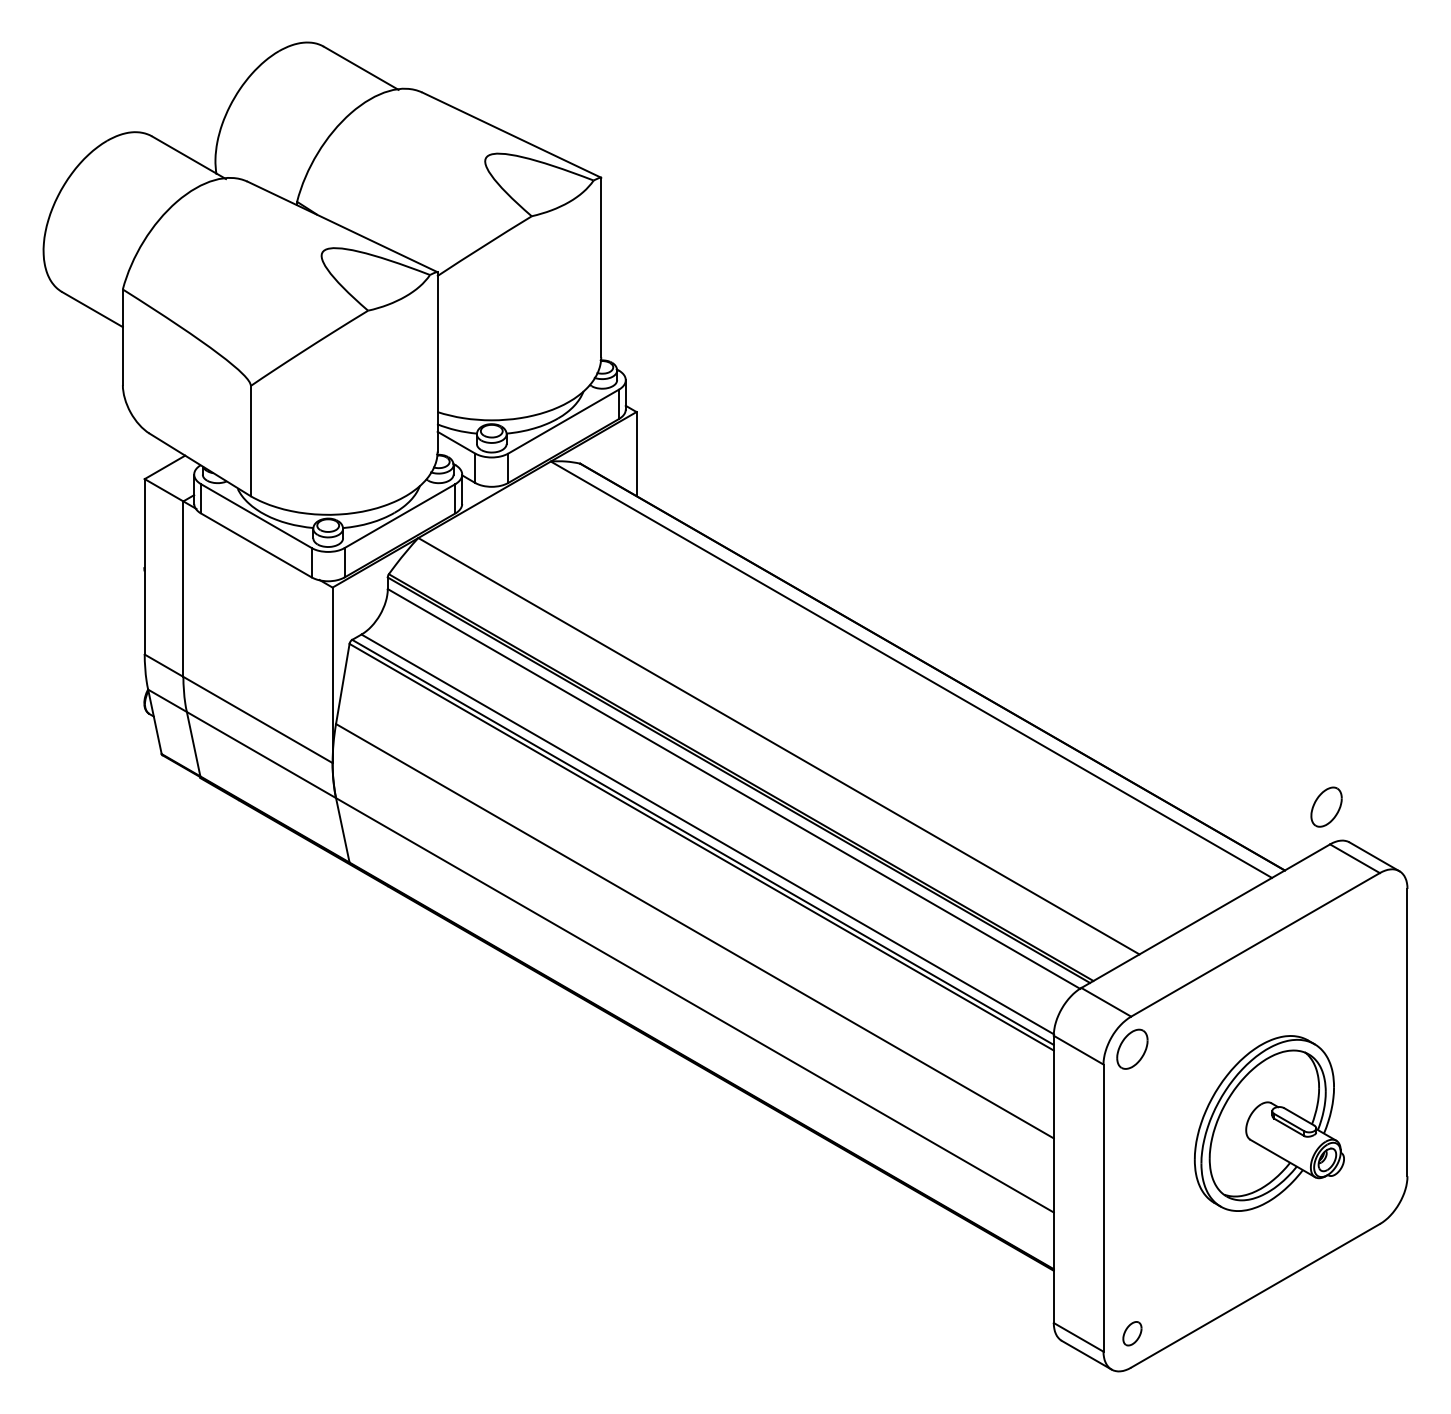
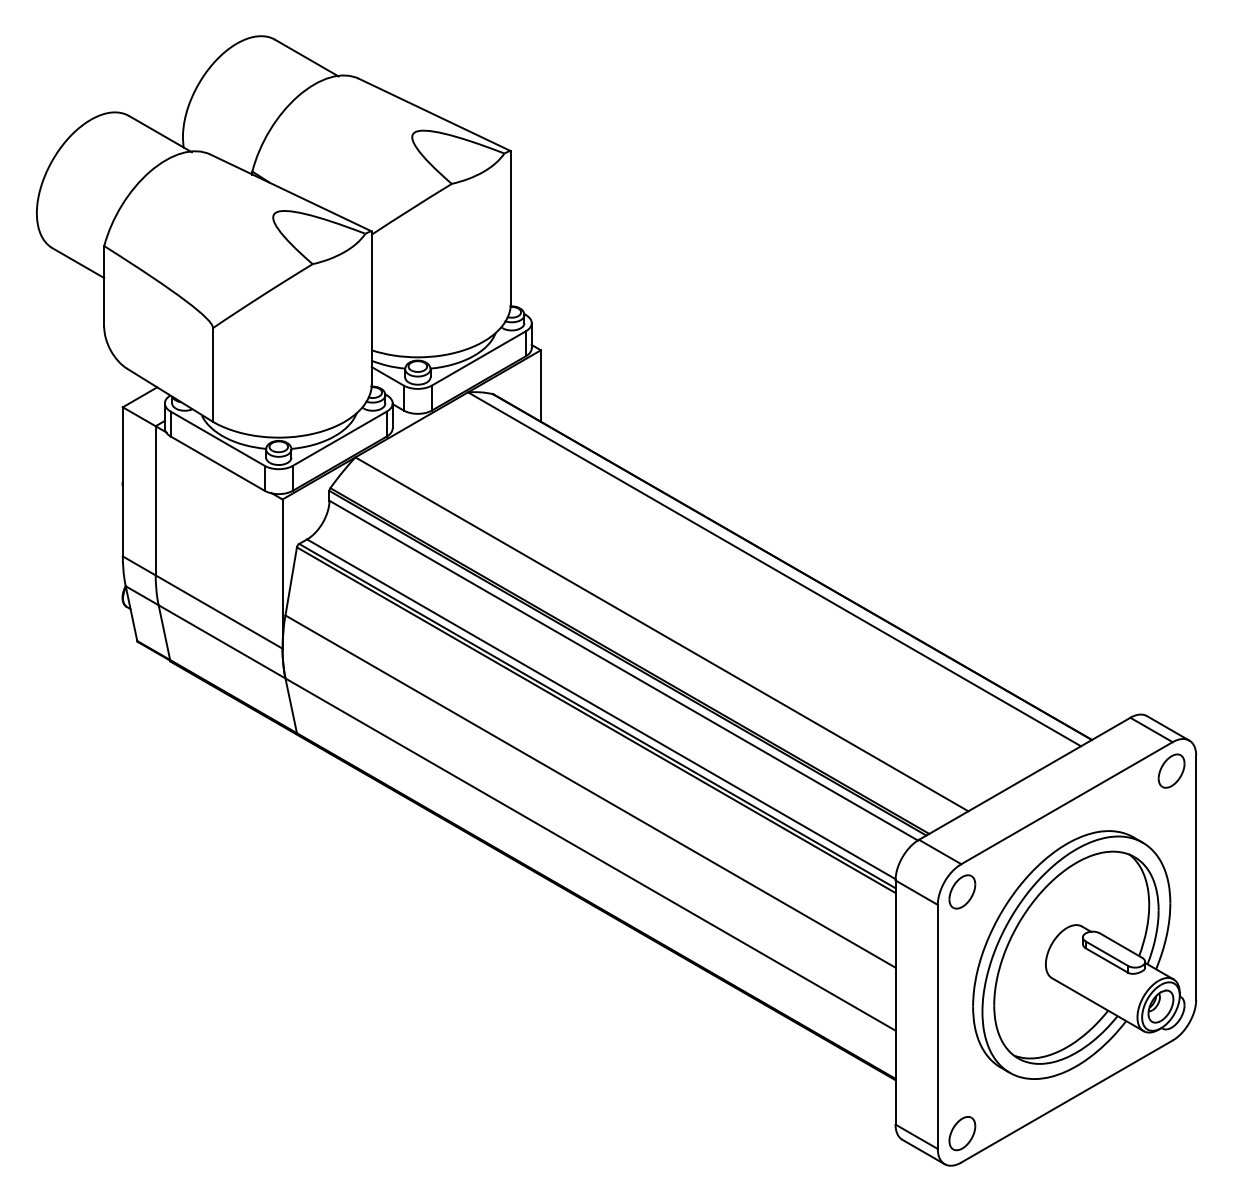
part: (1326, 806) -> (1171, 770), moved
part: (1269, 1123) -> (1078, 955), size x1.67
part: (1132, 1333) -> (962, 1133), size x1.67

